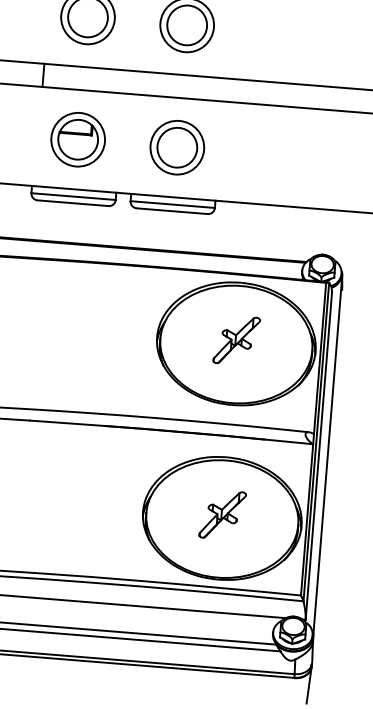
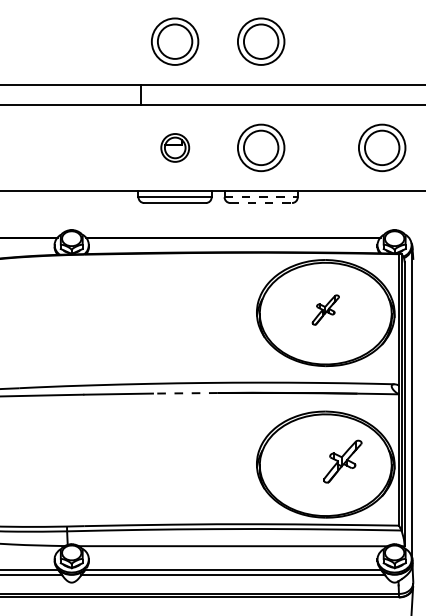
part: (78, 139) -> (175, 147), size x0.6
part: (317, 158) -> (382, 147), added
line: (173, 204) -> (261, 197), solid -> dashed
line: (172, 211) -> (261, 203), solid -> dashed
part: (236, 339) -> (325, 309), size x0.7
line: (66, 423) -> (184, 393), solid -> dashed
part: (222, 514) -> (342, 461), moved

